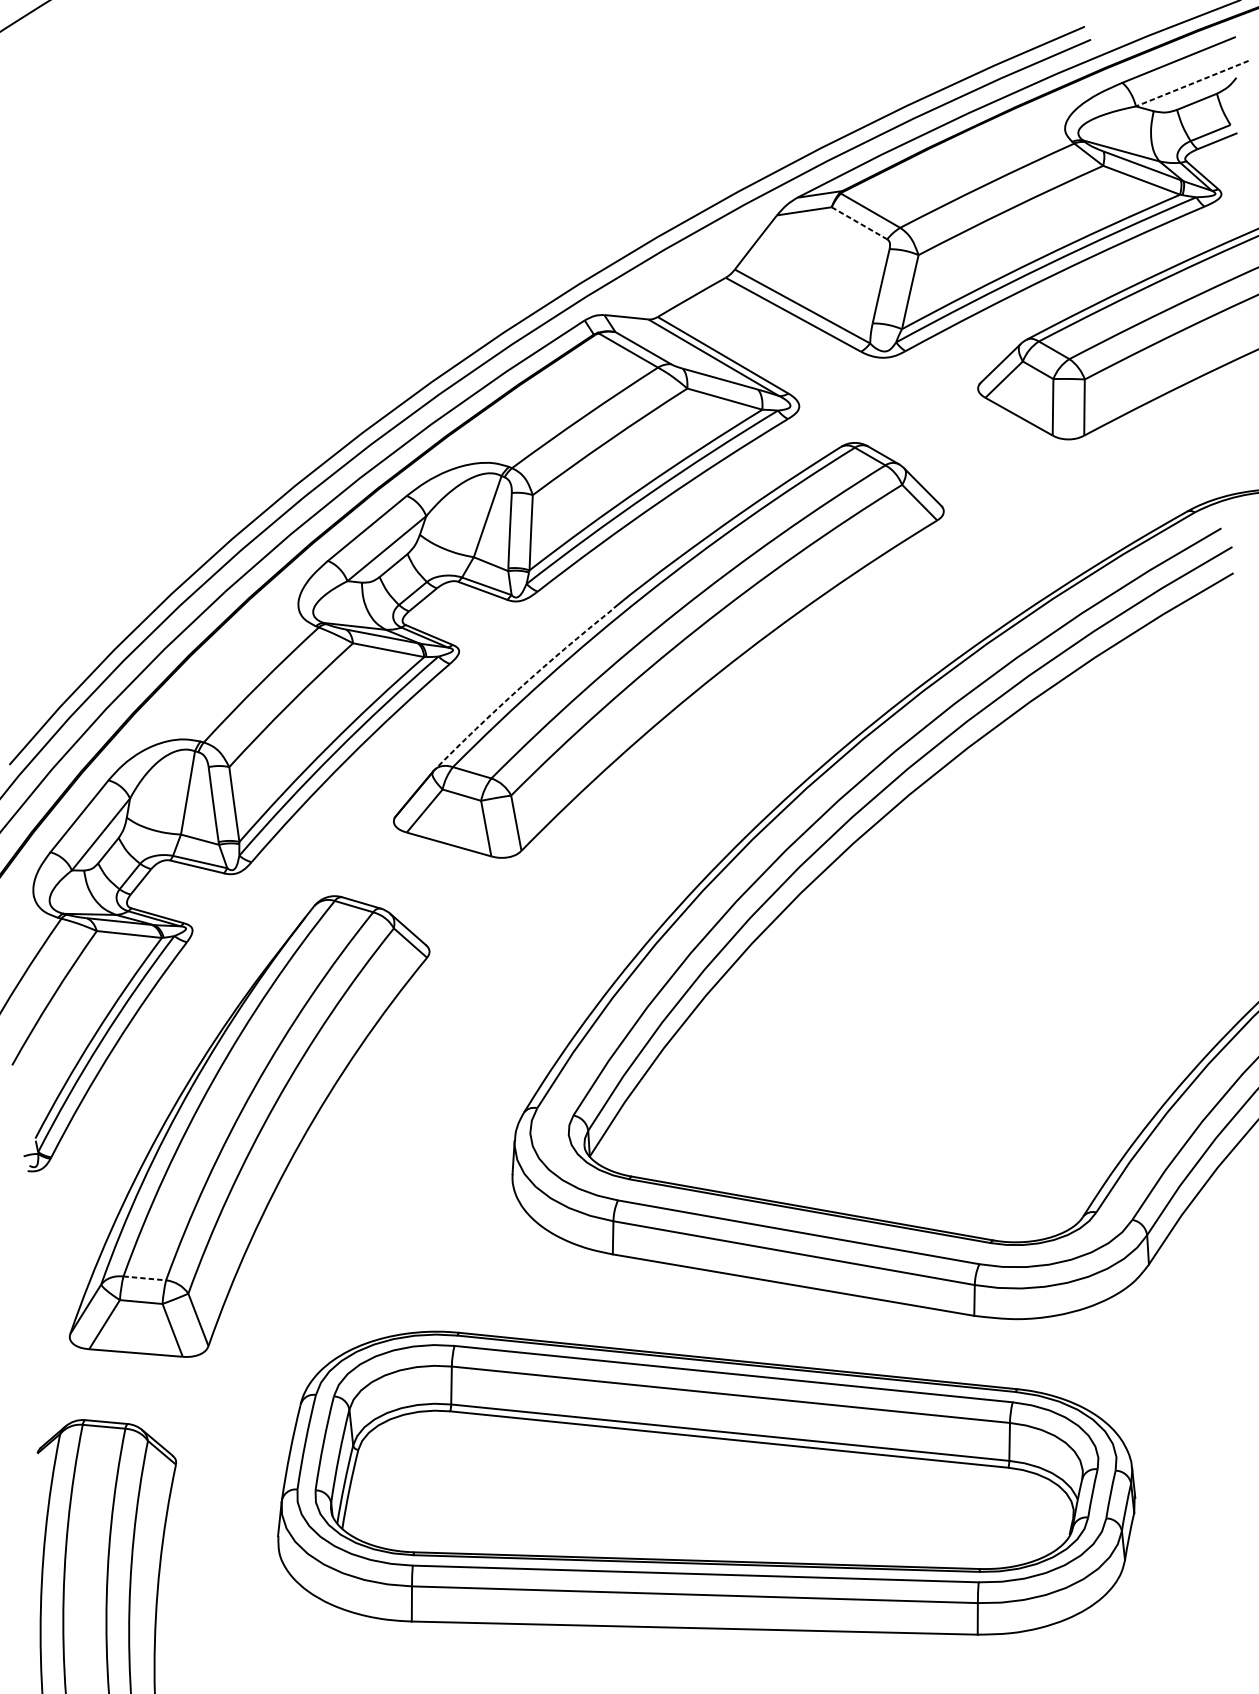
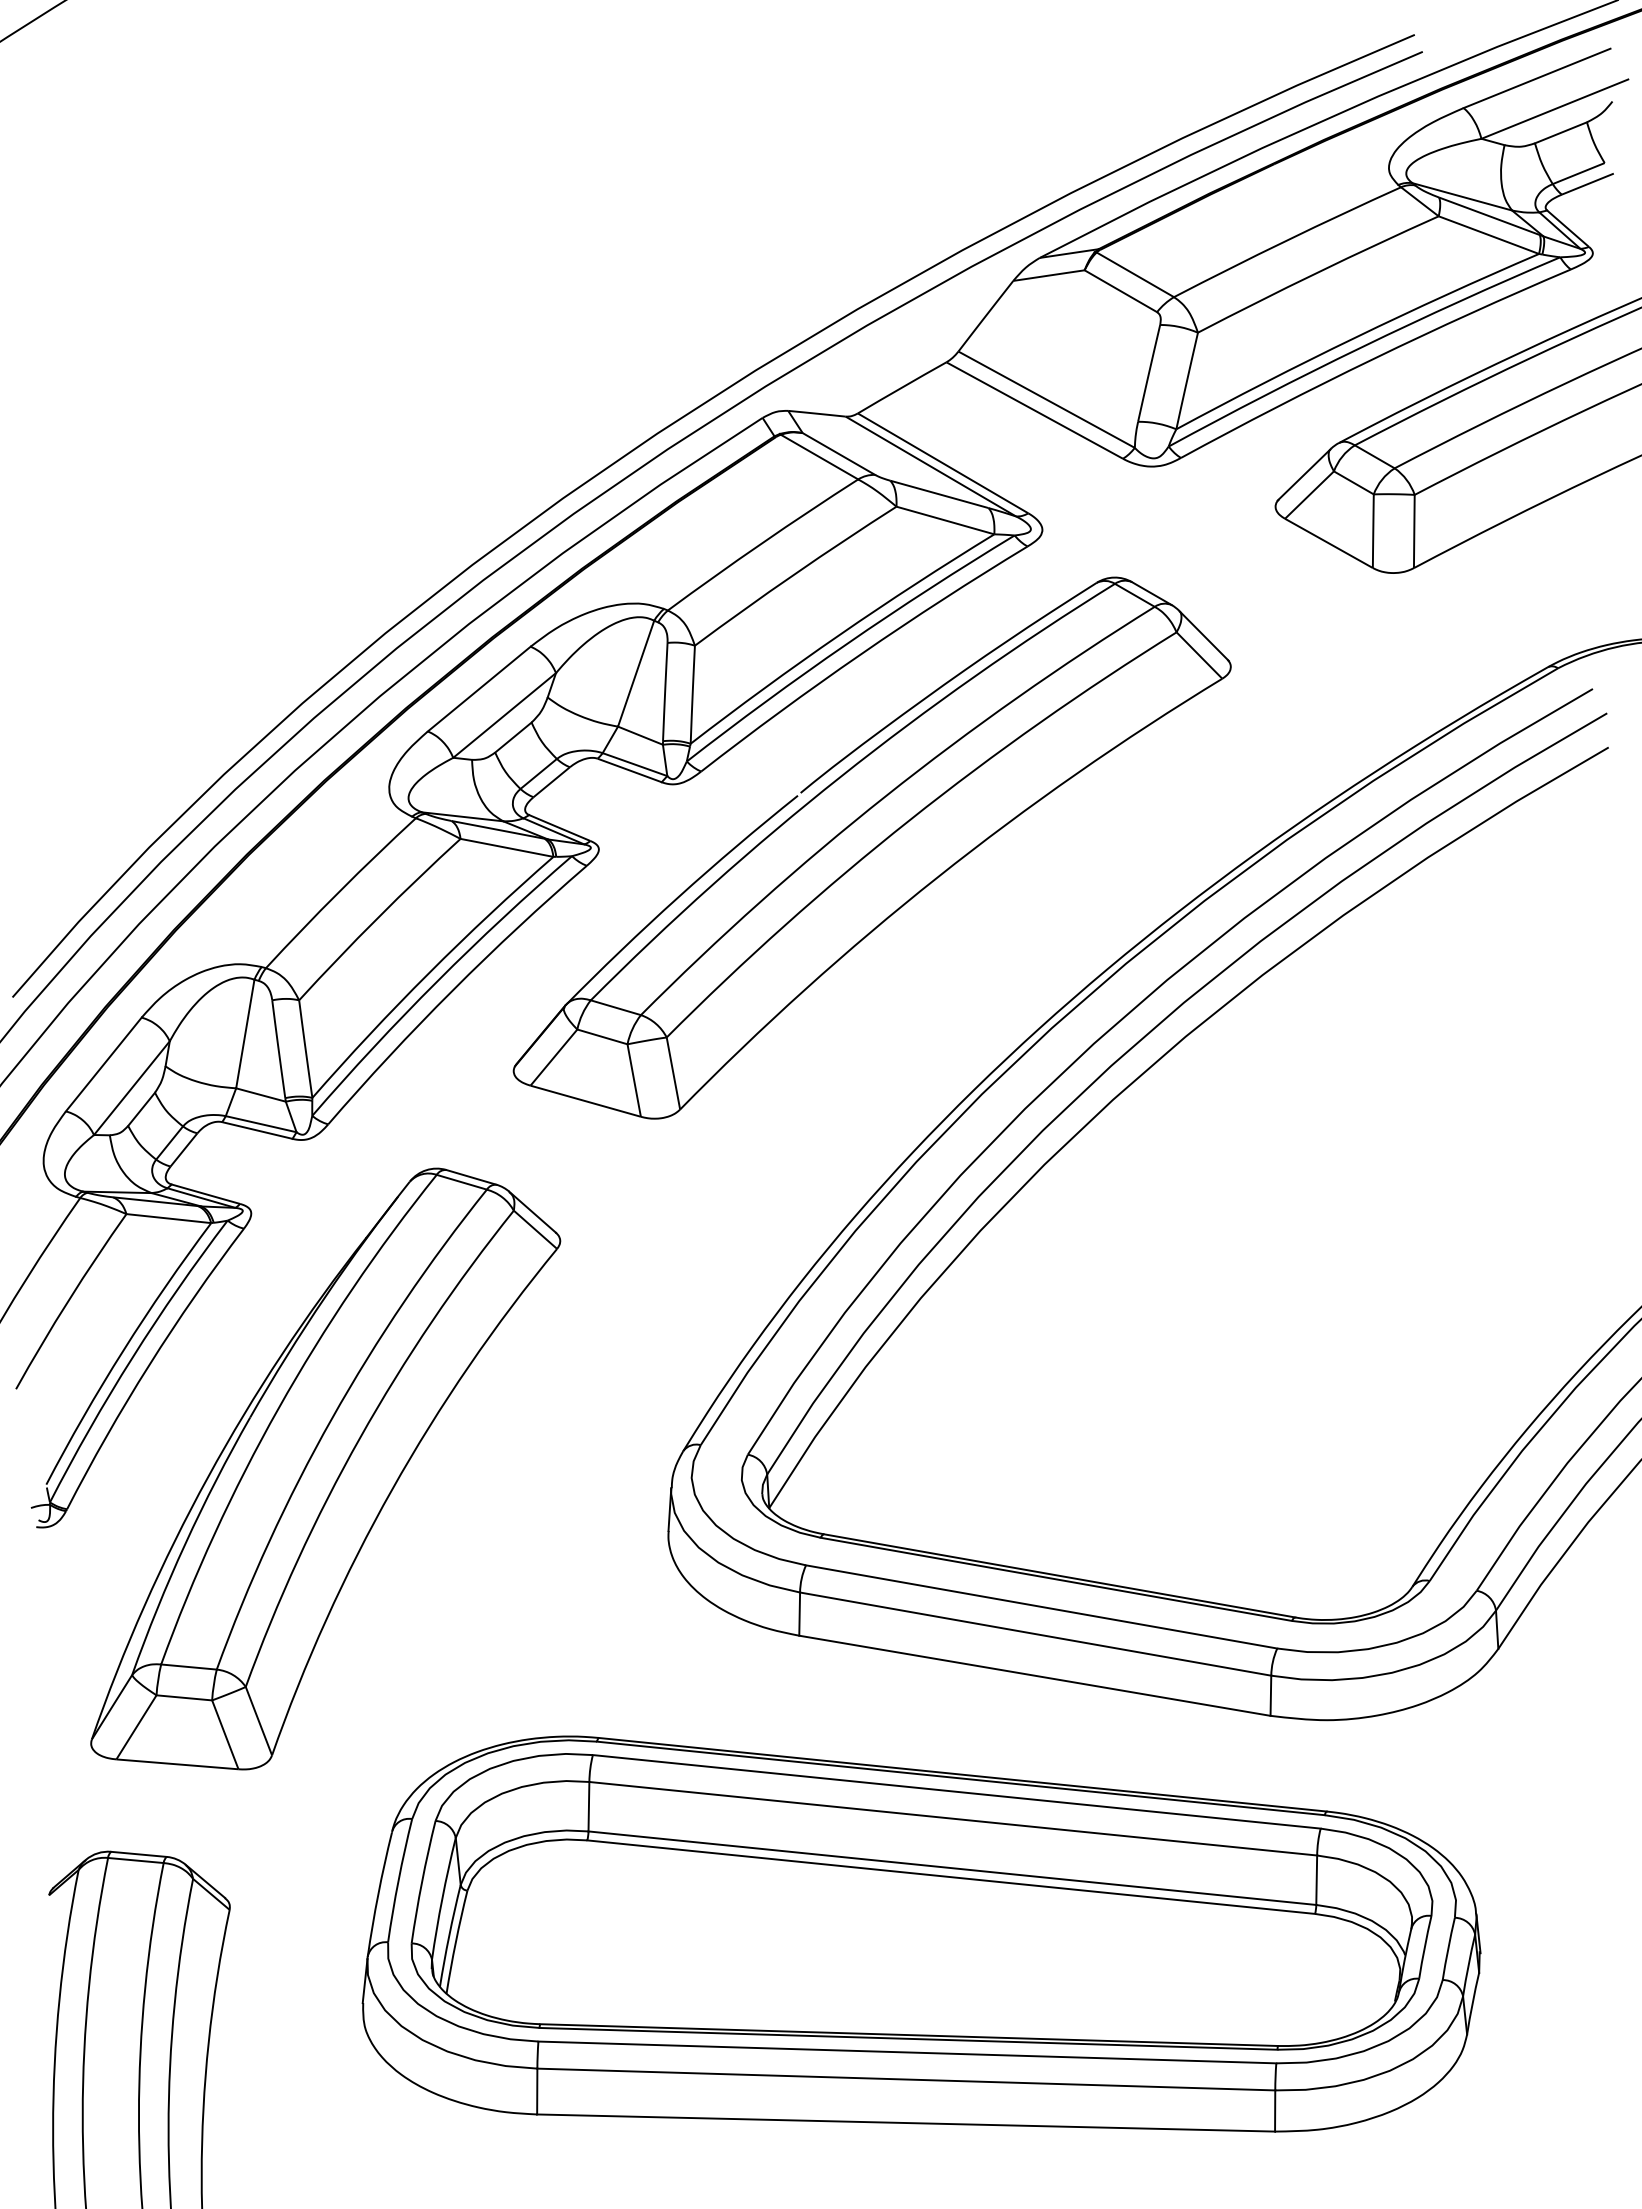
line: (1192, 83) -> (1554, 109), dashed -> solid
line: (859, 223) -> (1120, 291), dashed -> solid
arc: (520, 688) -> (678, 897), dashed -> solid
line: (144, 1278) -> (188, 1667), dashed -> solid

